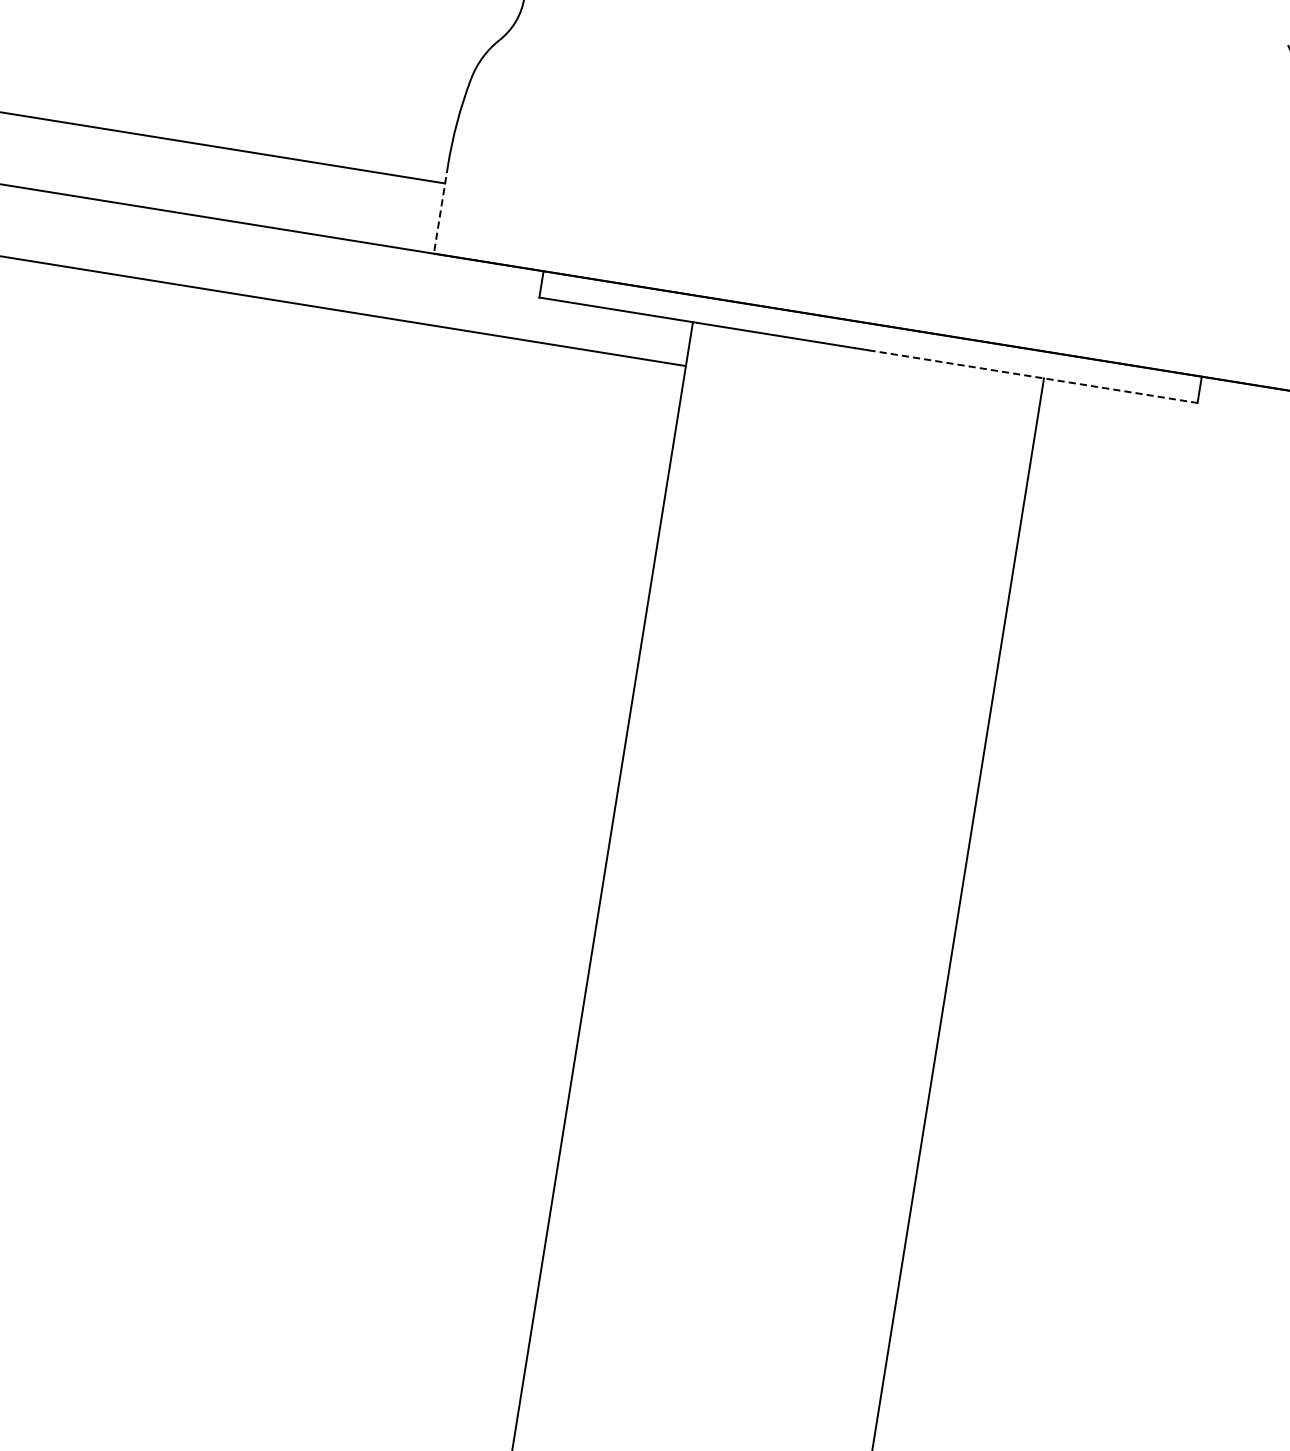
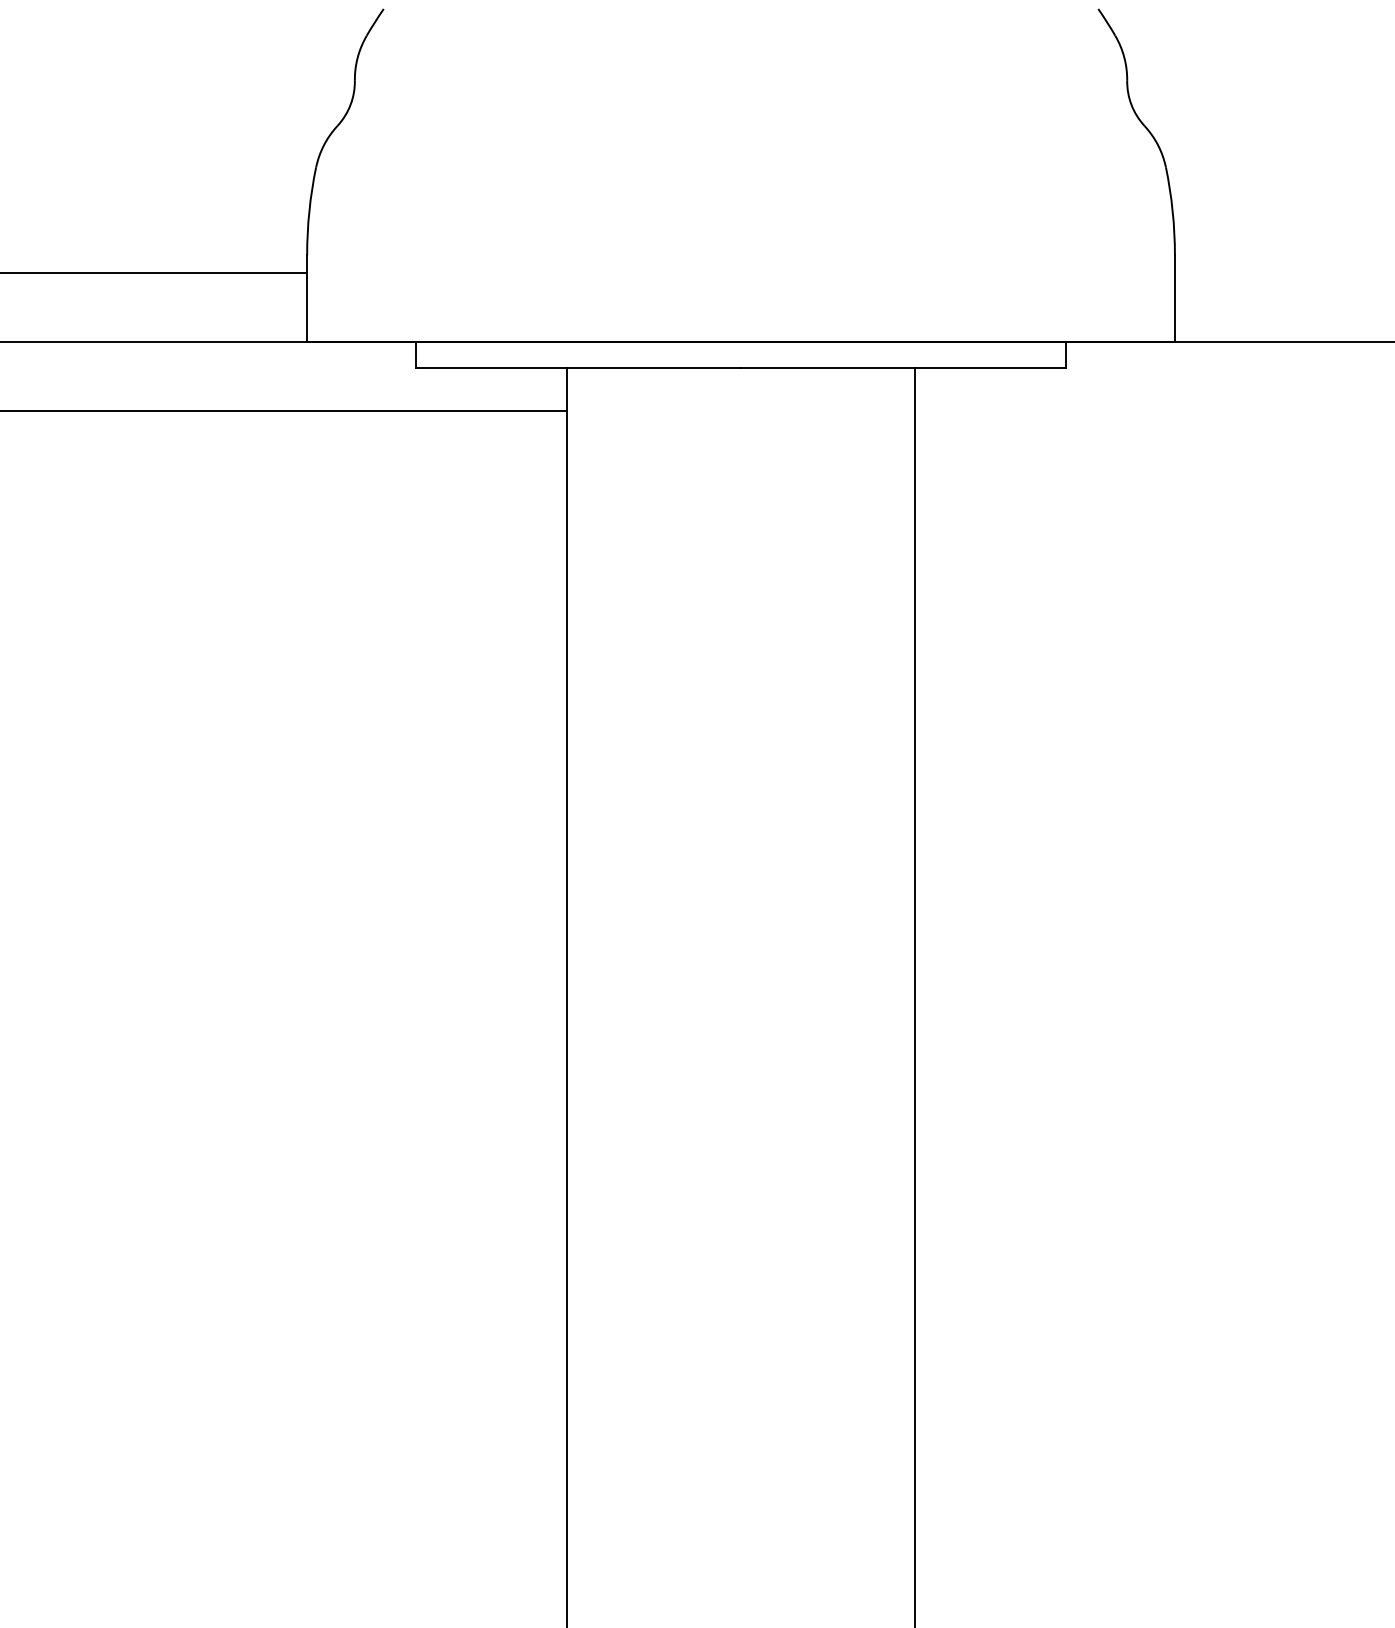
line: (441, 210) -> (307, 299), dashed -> solid
line: (1032, 377) -> (903, 368), dashed -> solid

